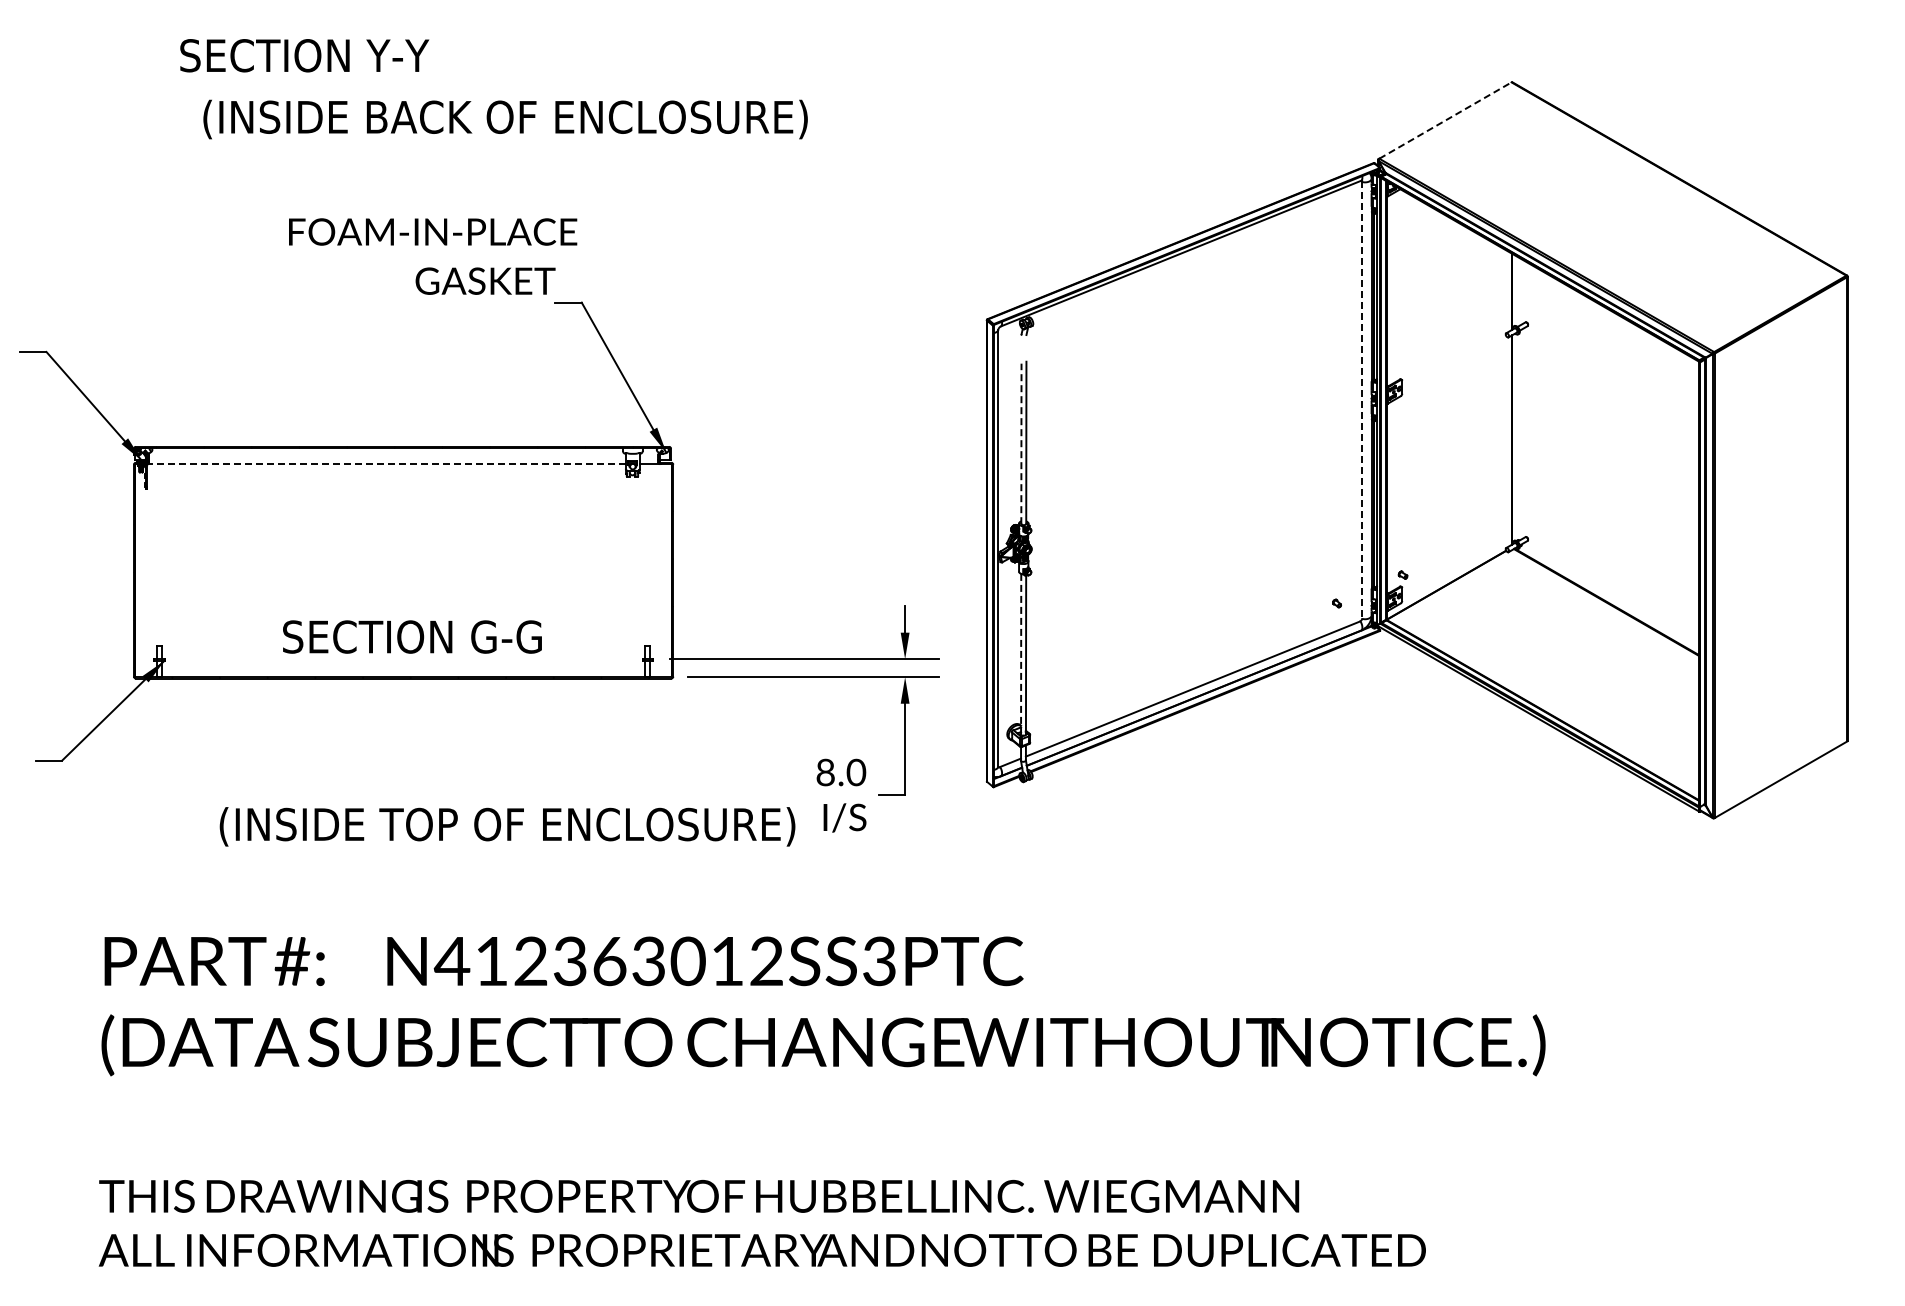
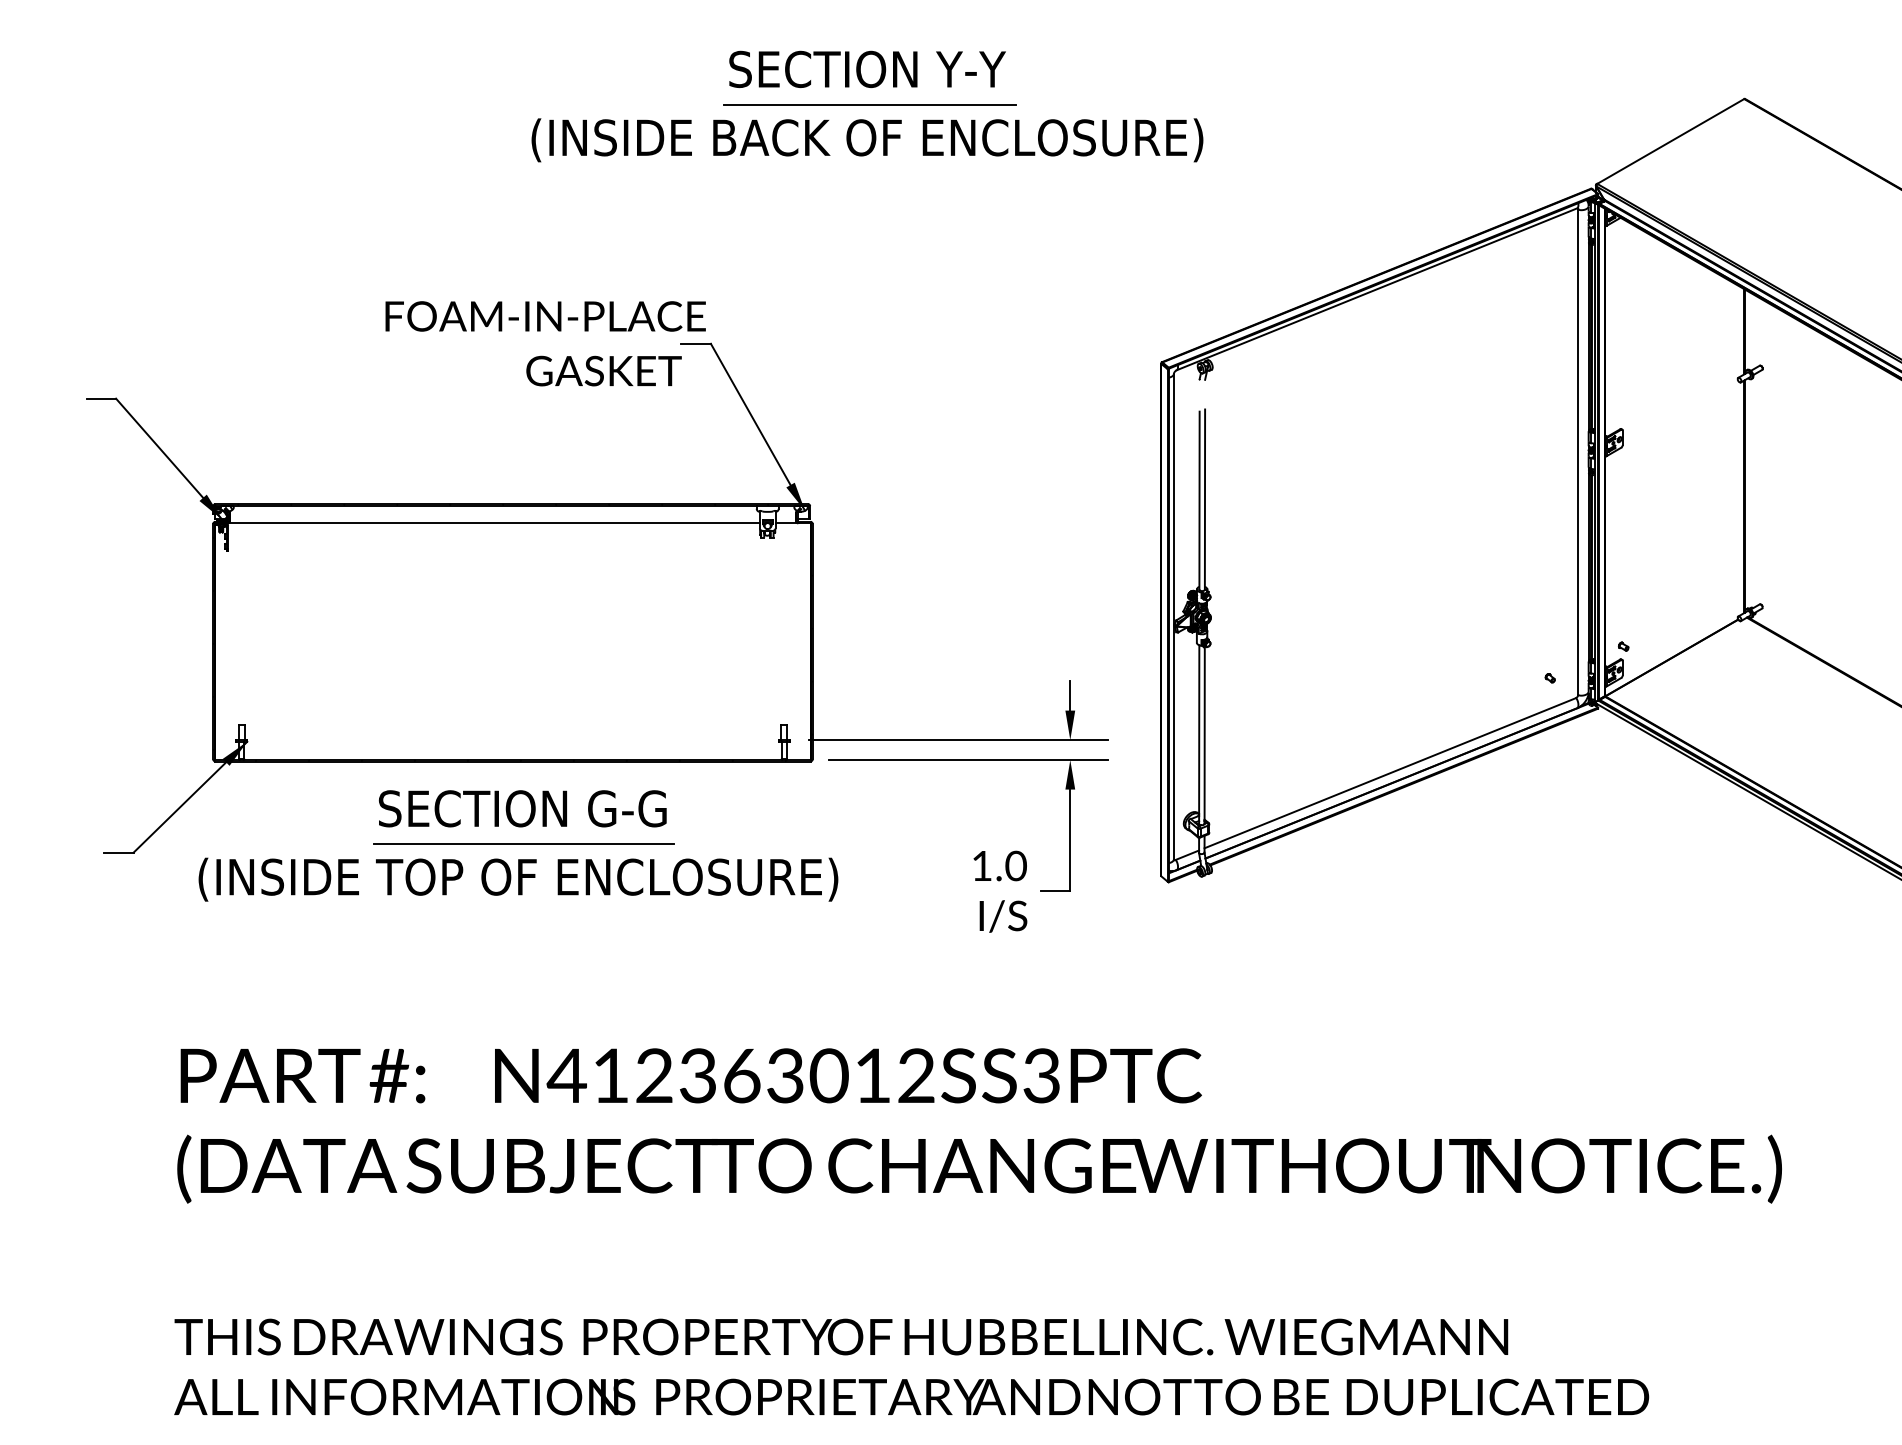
text: (304, 55) -> (867, 69), moved
line: (724, 87) -> (869, 104), added
text: (505, 119) -> (867, 140), moved
line: (1445, 120) -> (1670, 141), dashed -> solid
text: (433, 256) -> (546, 343), moved
line: (1362, 400) -> (1578, 452), dashed -> solid
line: (1021, 443) -> (1199, 500), dashed -> solid
line: (385, 464) -> (492, 523), dashed -> solid
text: (412, 636) -> (522, 808), moved
line: (1021, 654) -> (1199, 734), dashed -> solid
line: (413, 752) -> (523, 843), added
text: (825, 772) -> (981, 865), 8.0 -> 1.0
text: (507, 826) -> (518, 879), moved

